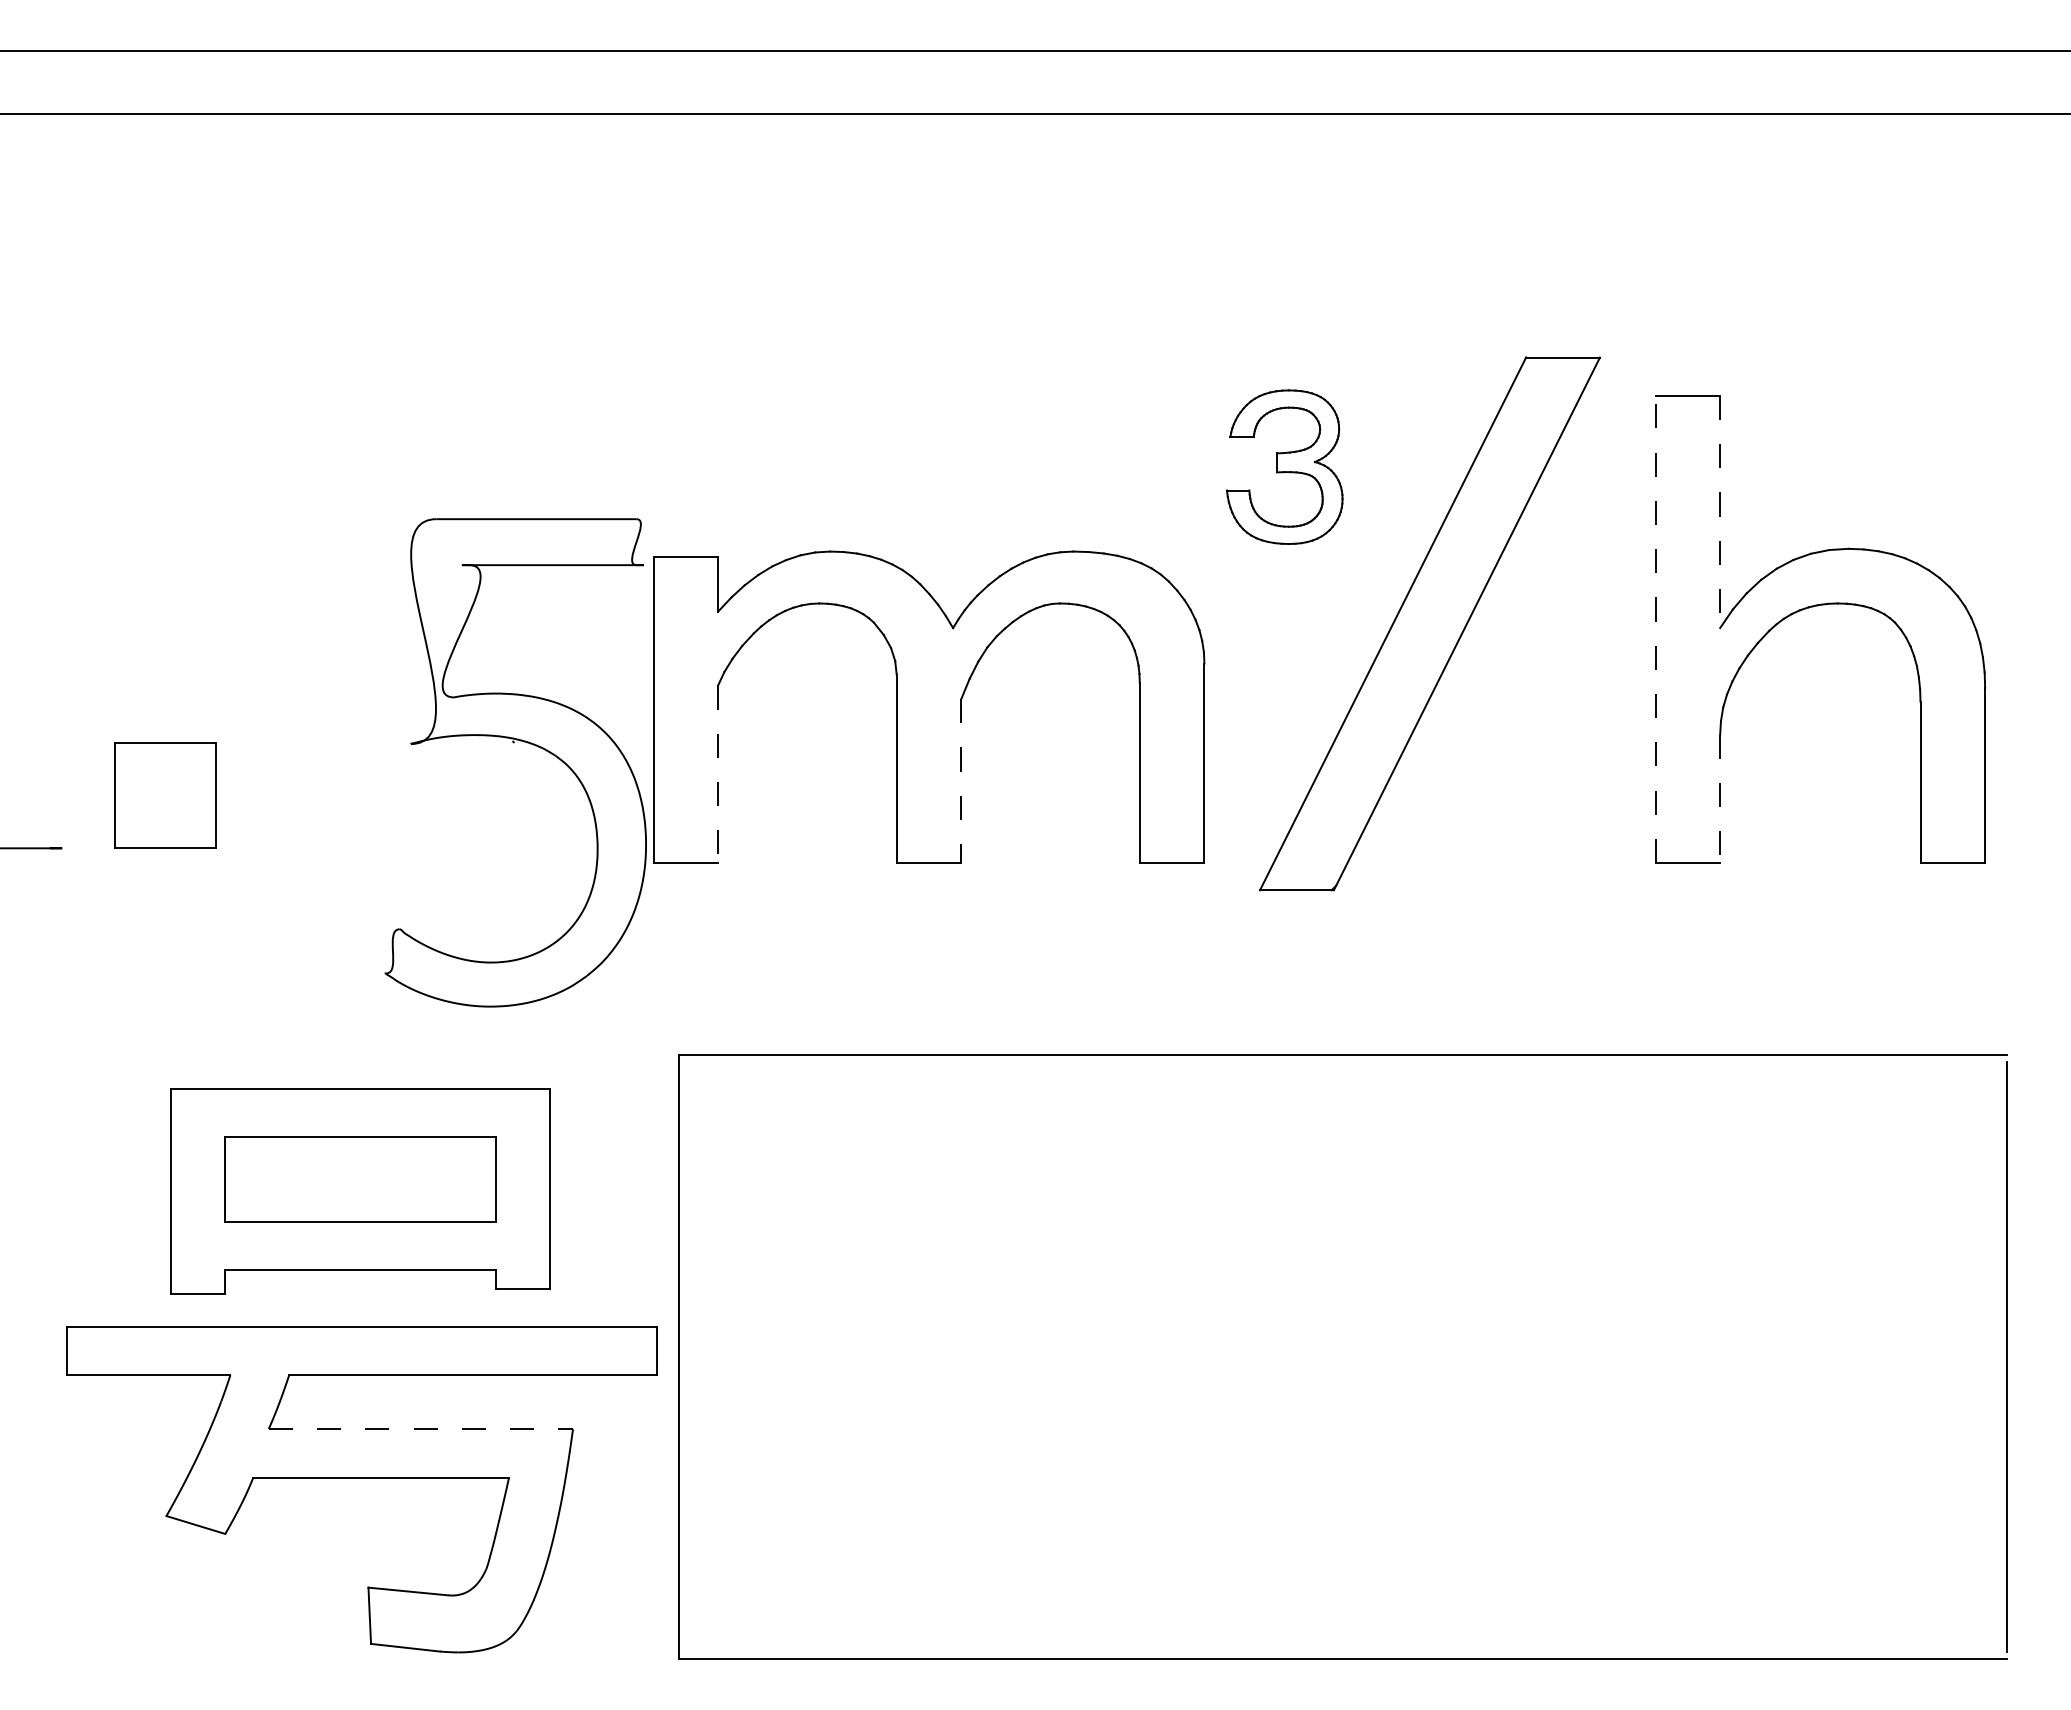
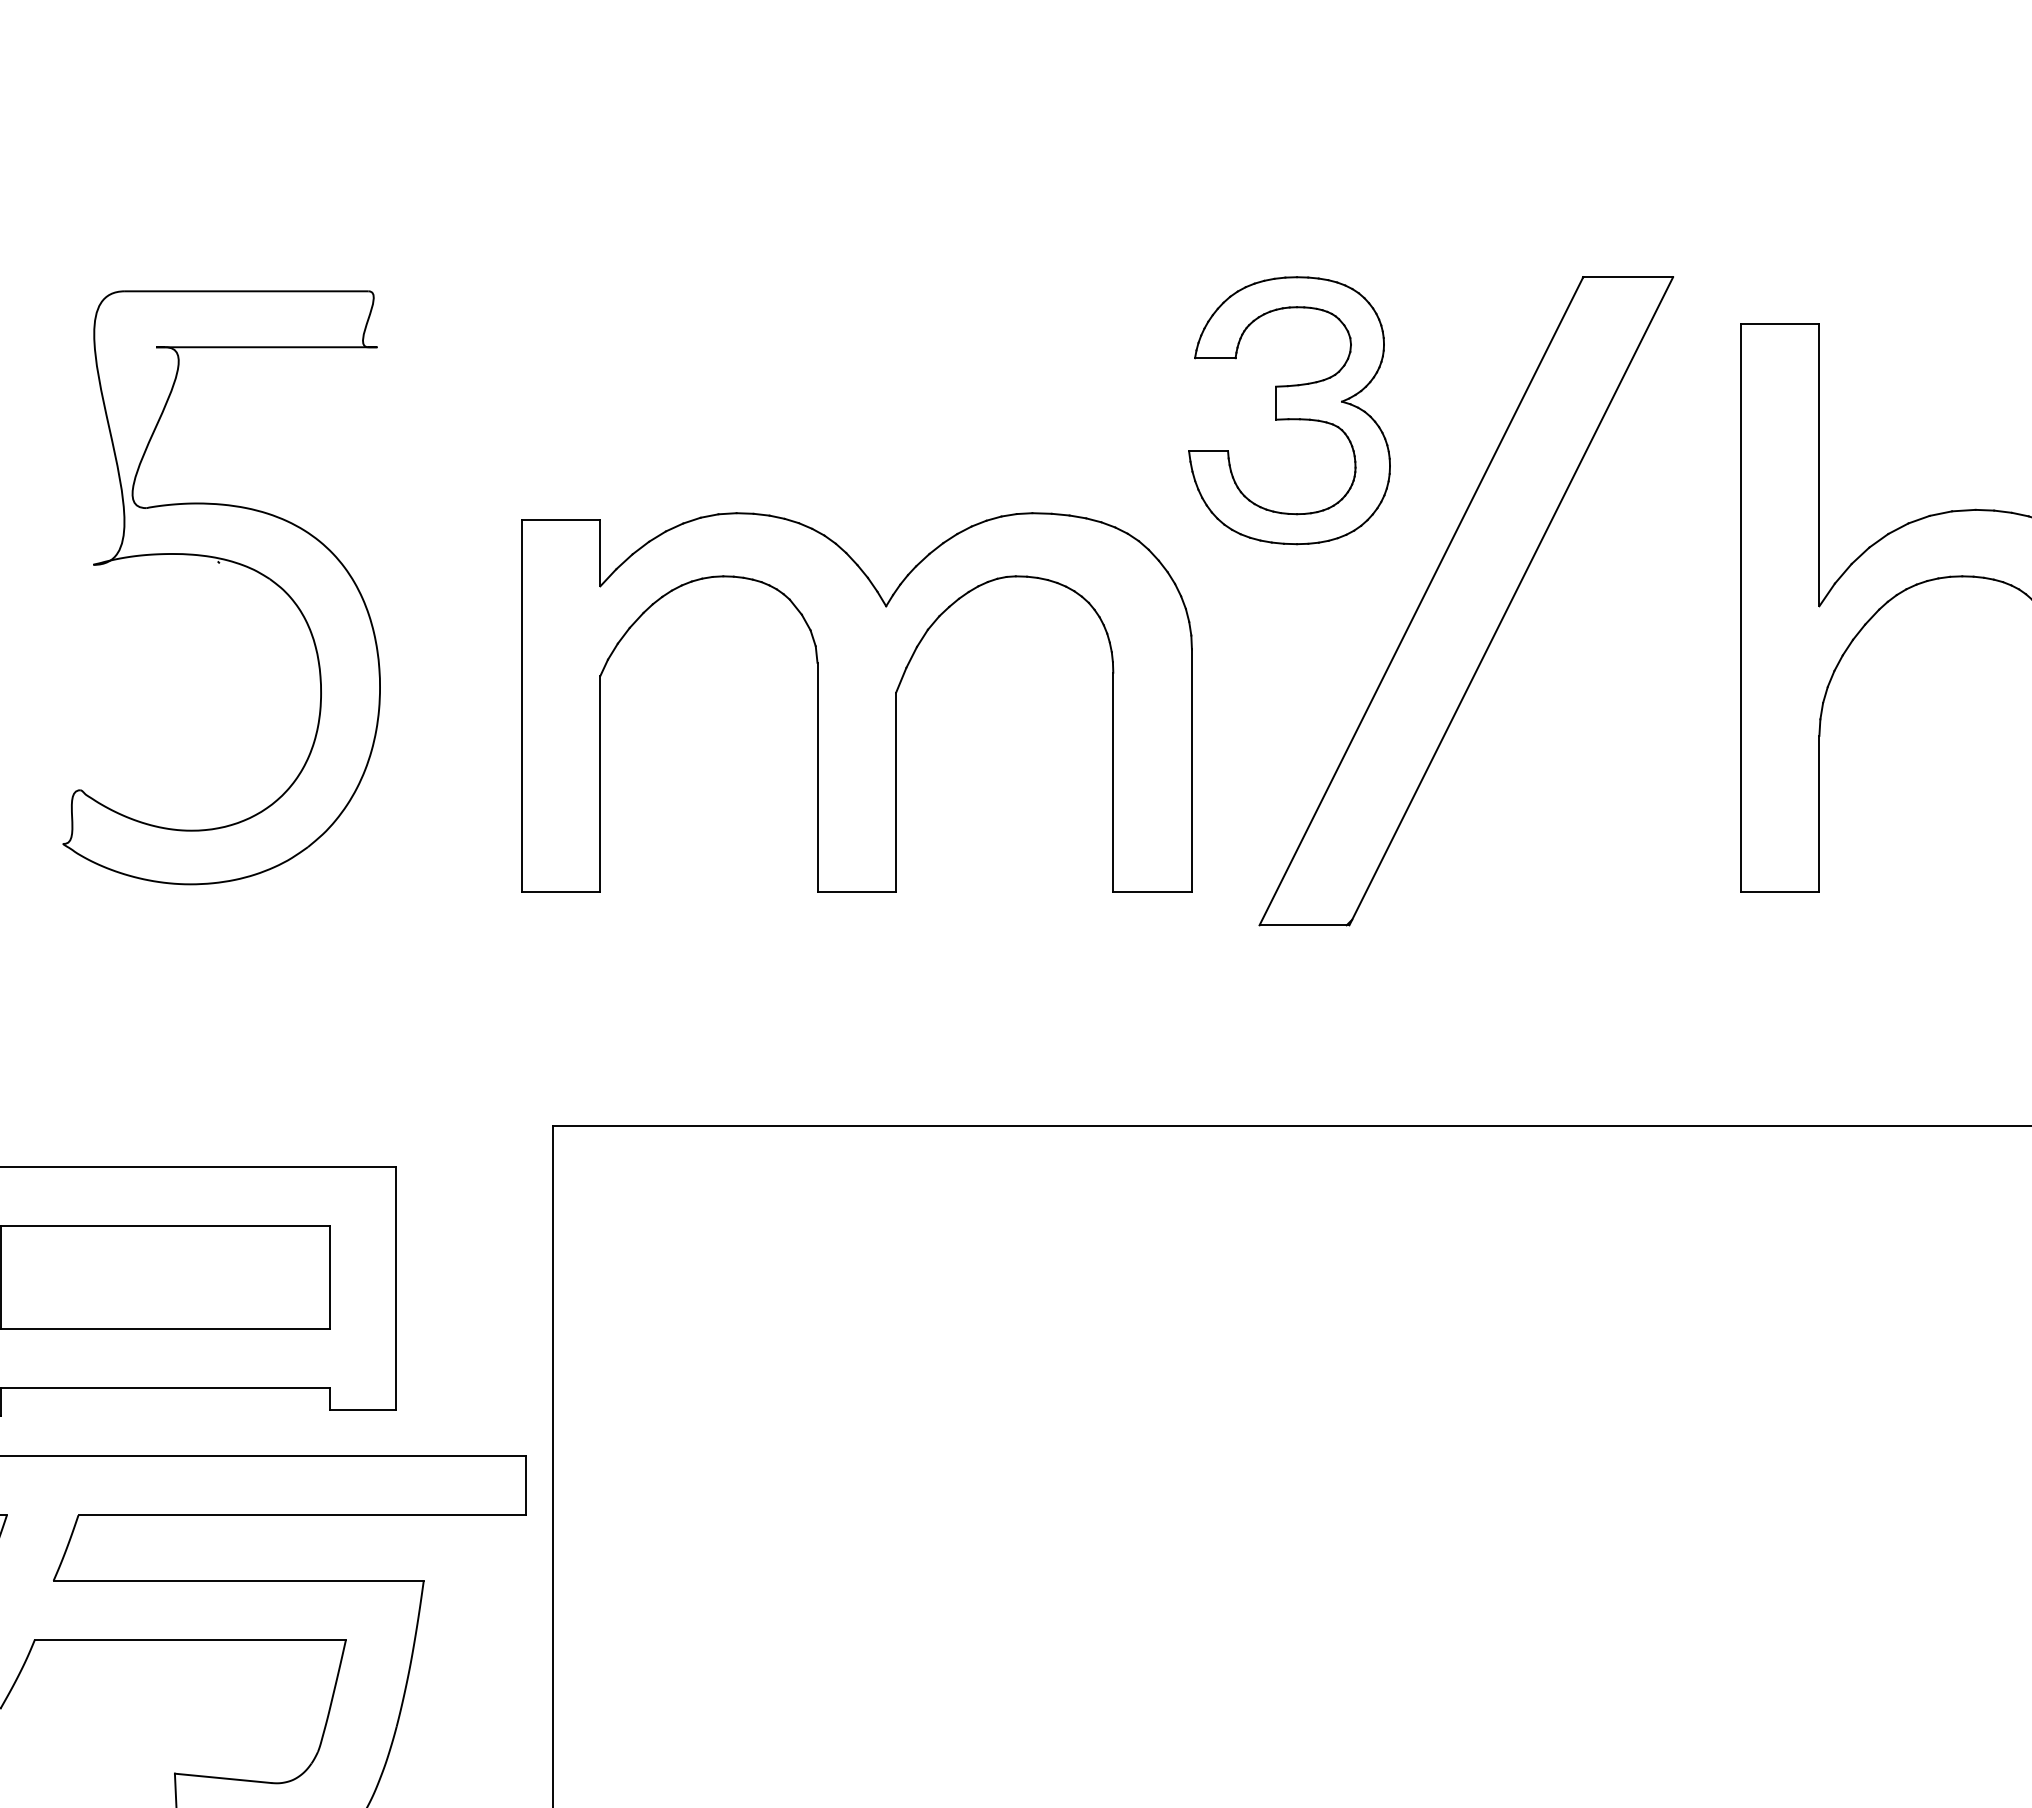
part: (1284, 466) -> (1289, 409), size x1.43
line: (1720, 512) -> (1819, 465), dashed -> solid
line: (1655, 629) -> (1740, 608), dashed -> solid
part: (513, 743) -> (218, 564), moved
line: (718, 774) -> (600, 784), dashed -> solid
line: (961, 781) -> (896, 792), dashed -> solid
line: (1720, 799) -> (1819, 814), dashed -> solid
line: (421, 1429) -> (239, 1581), dashed -> solid

